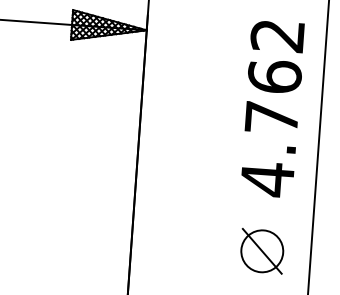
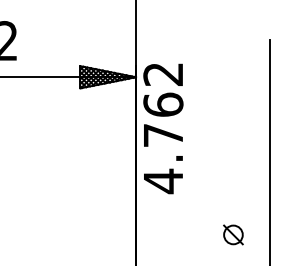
text: (272, 108) -> (163, 128), moved
part: (262, 250) -> (233, 234), size x0.6

